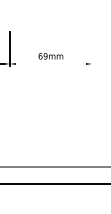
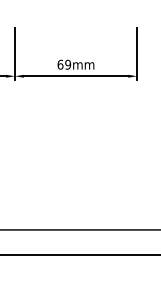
line: (91, 48) -> (136, 53), added
line: (50, 63) -> (75, 75), added

